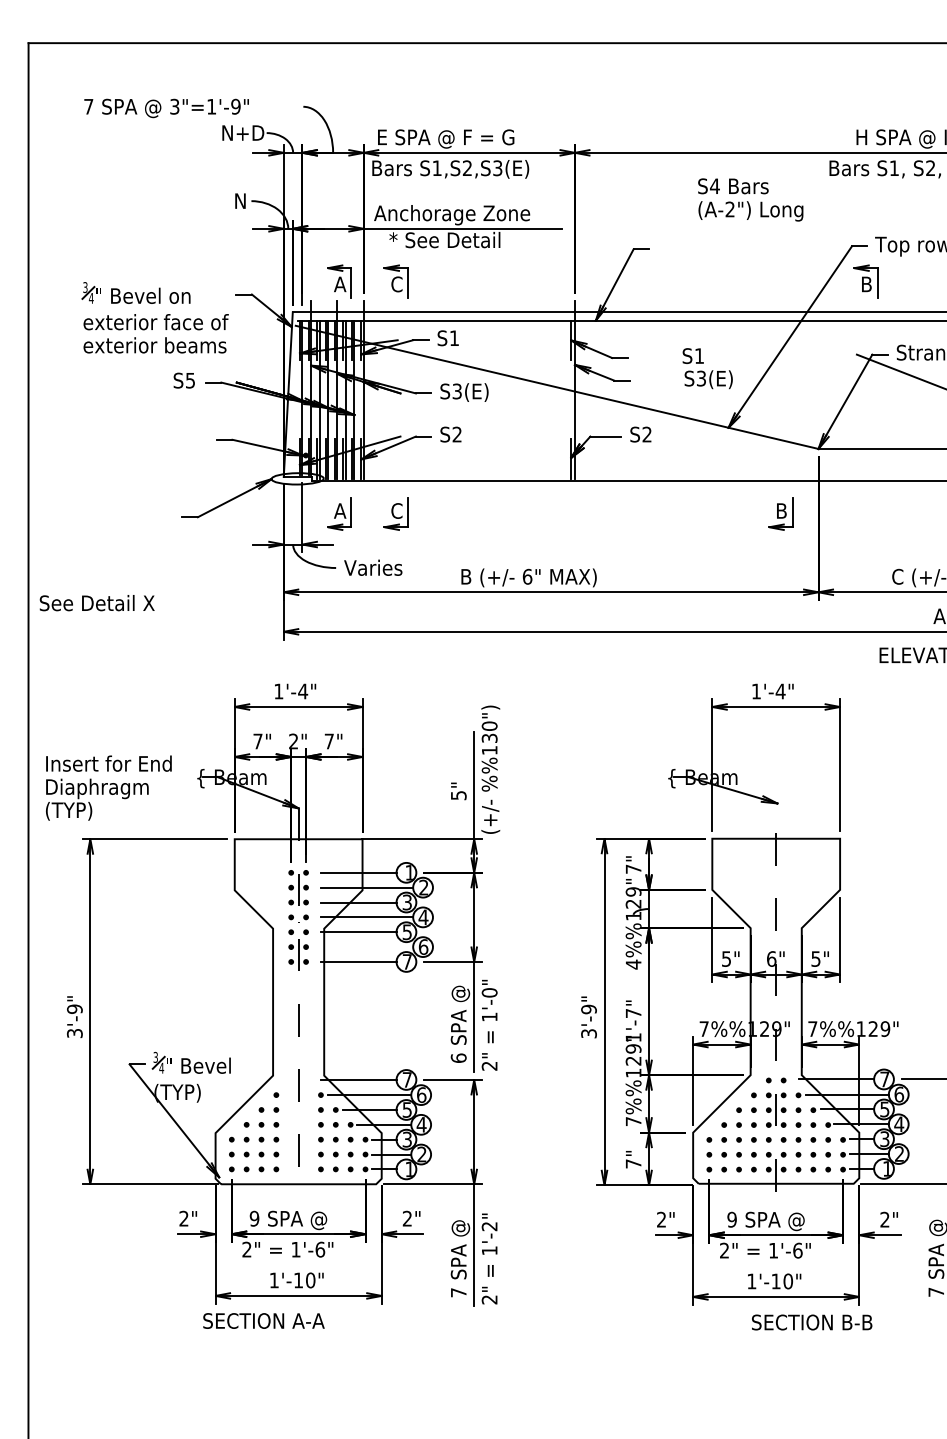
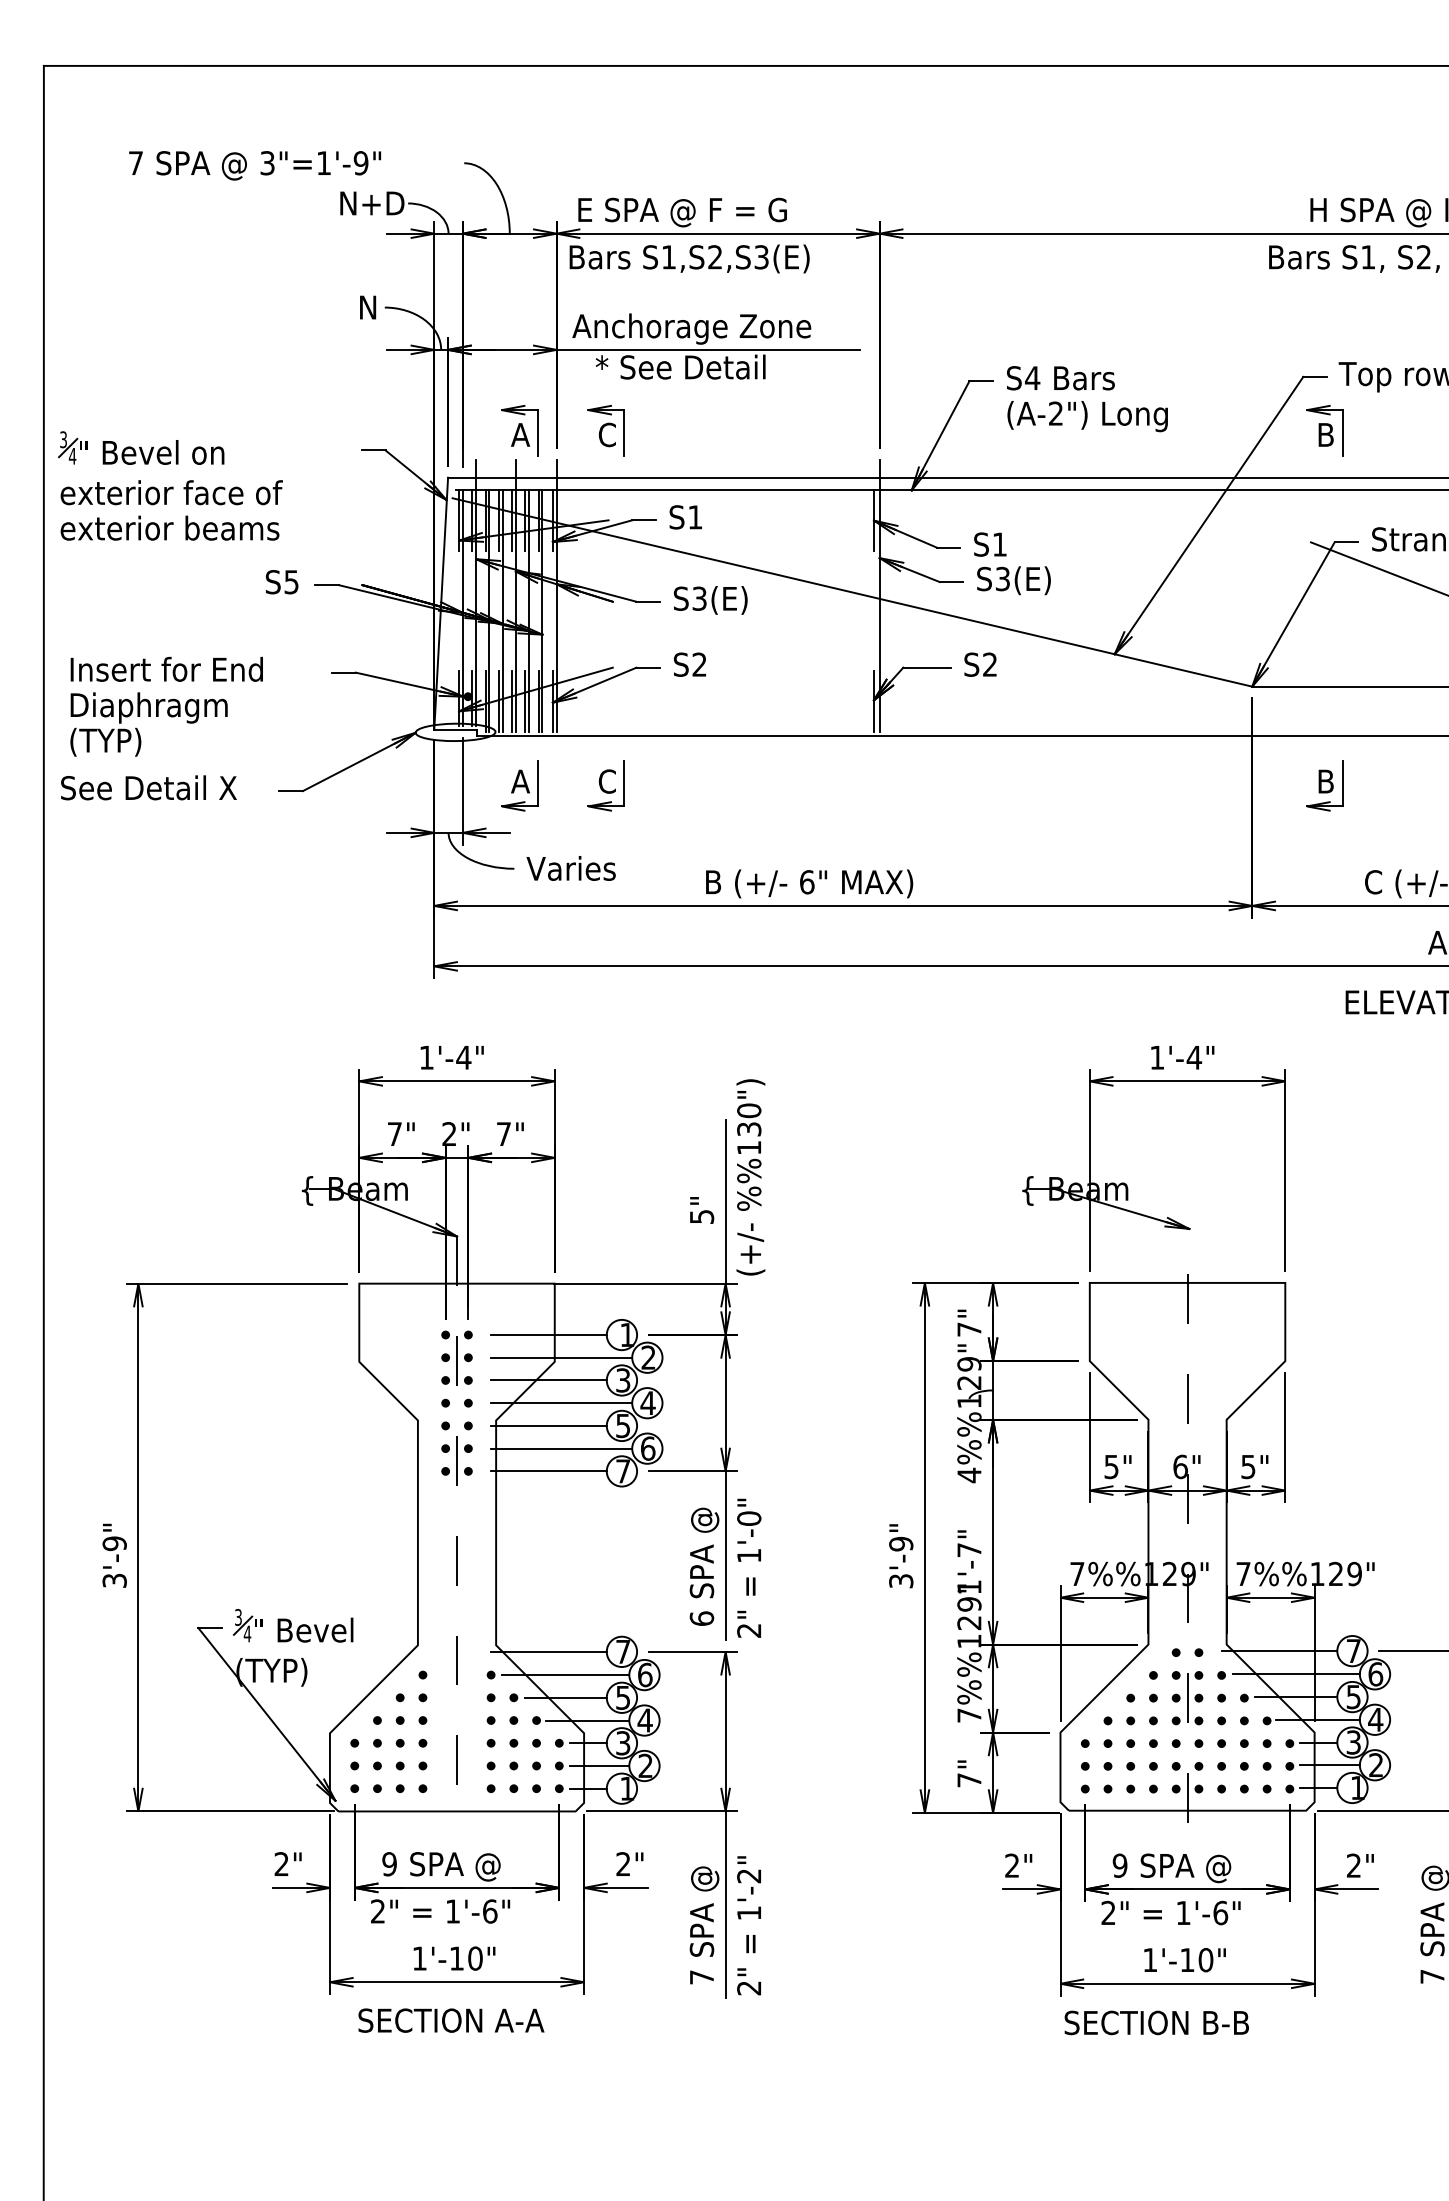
text: (750, 199) -> (1087, 398), moved
part: (154, 317) -> (169, 485), moved
text: (707, 368) -> (1012, 563), moved
part: (780, 513) -> (1324, 785), moved
text: (96, 603) -> (147, 788), moved
text: (108, 787) -> (166, 705), moved
line: (366, 947) -> (560, 1449), added
text: (263, 1320) -> (450, 2019), moved
text: (812, 1322) -> (1157, 2022), moved

